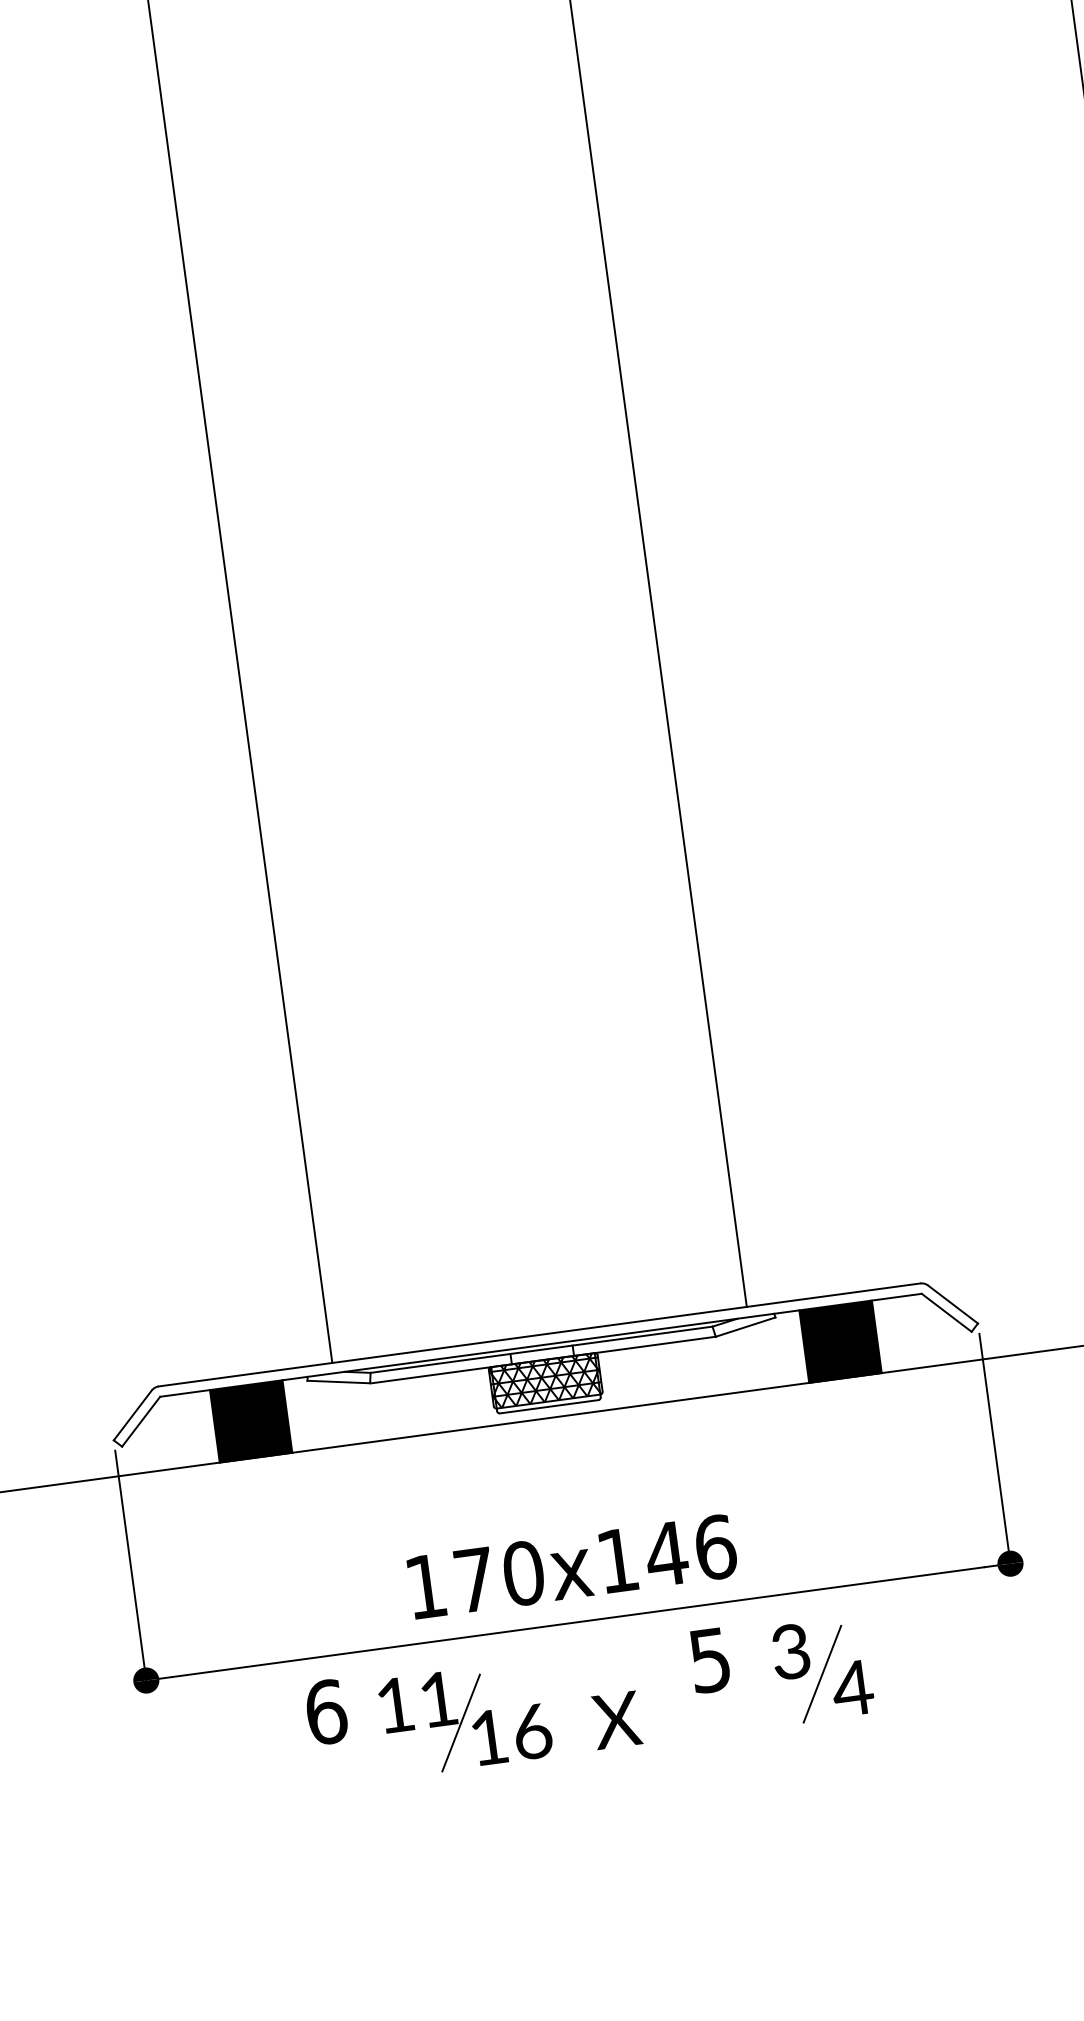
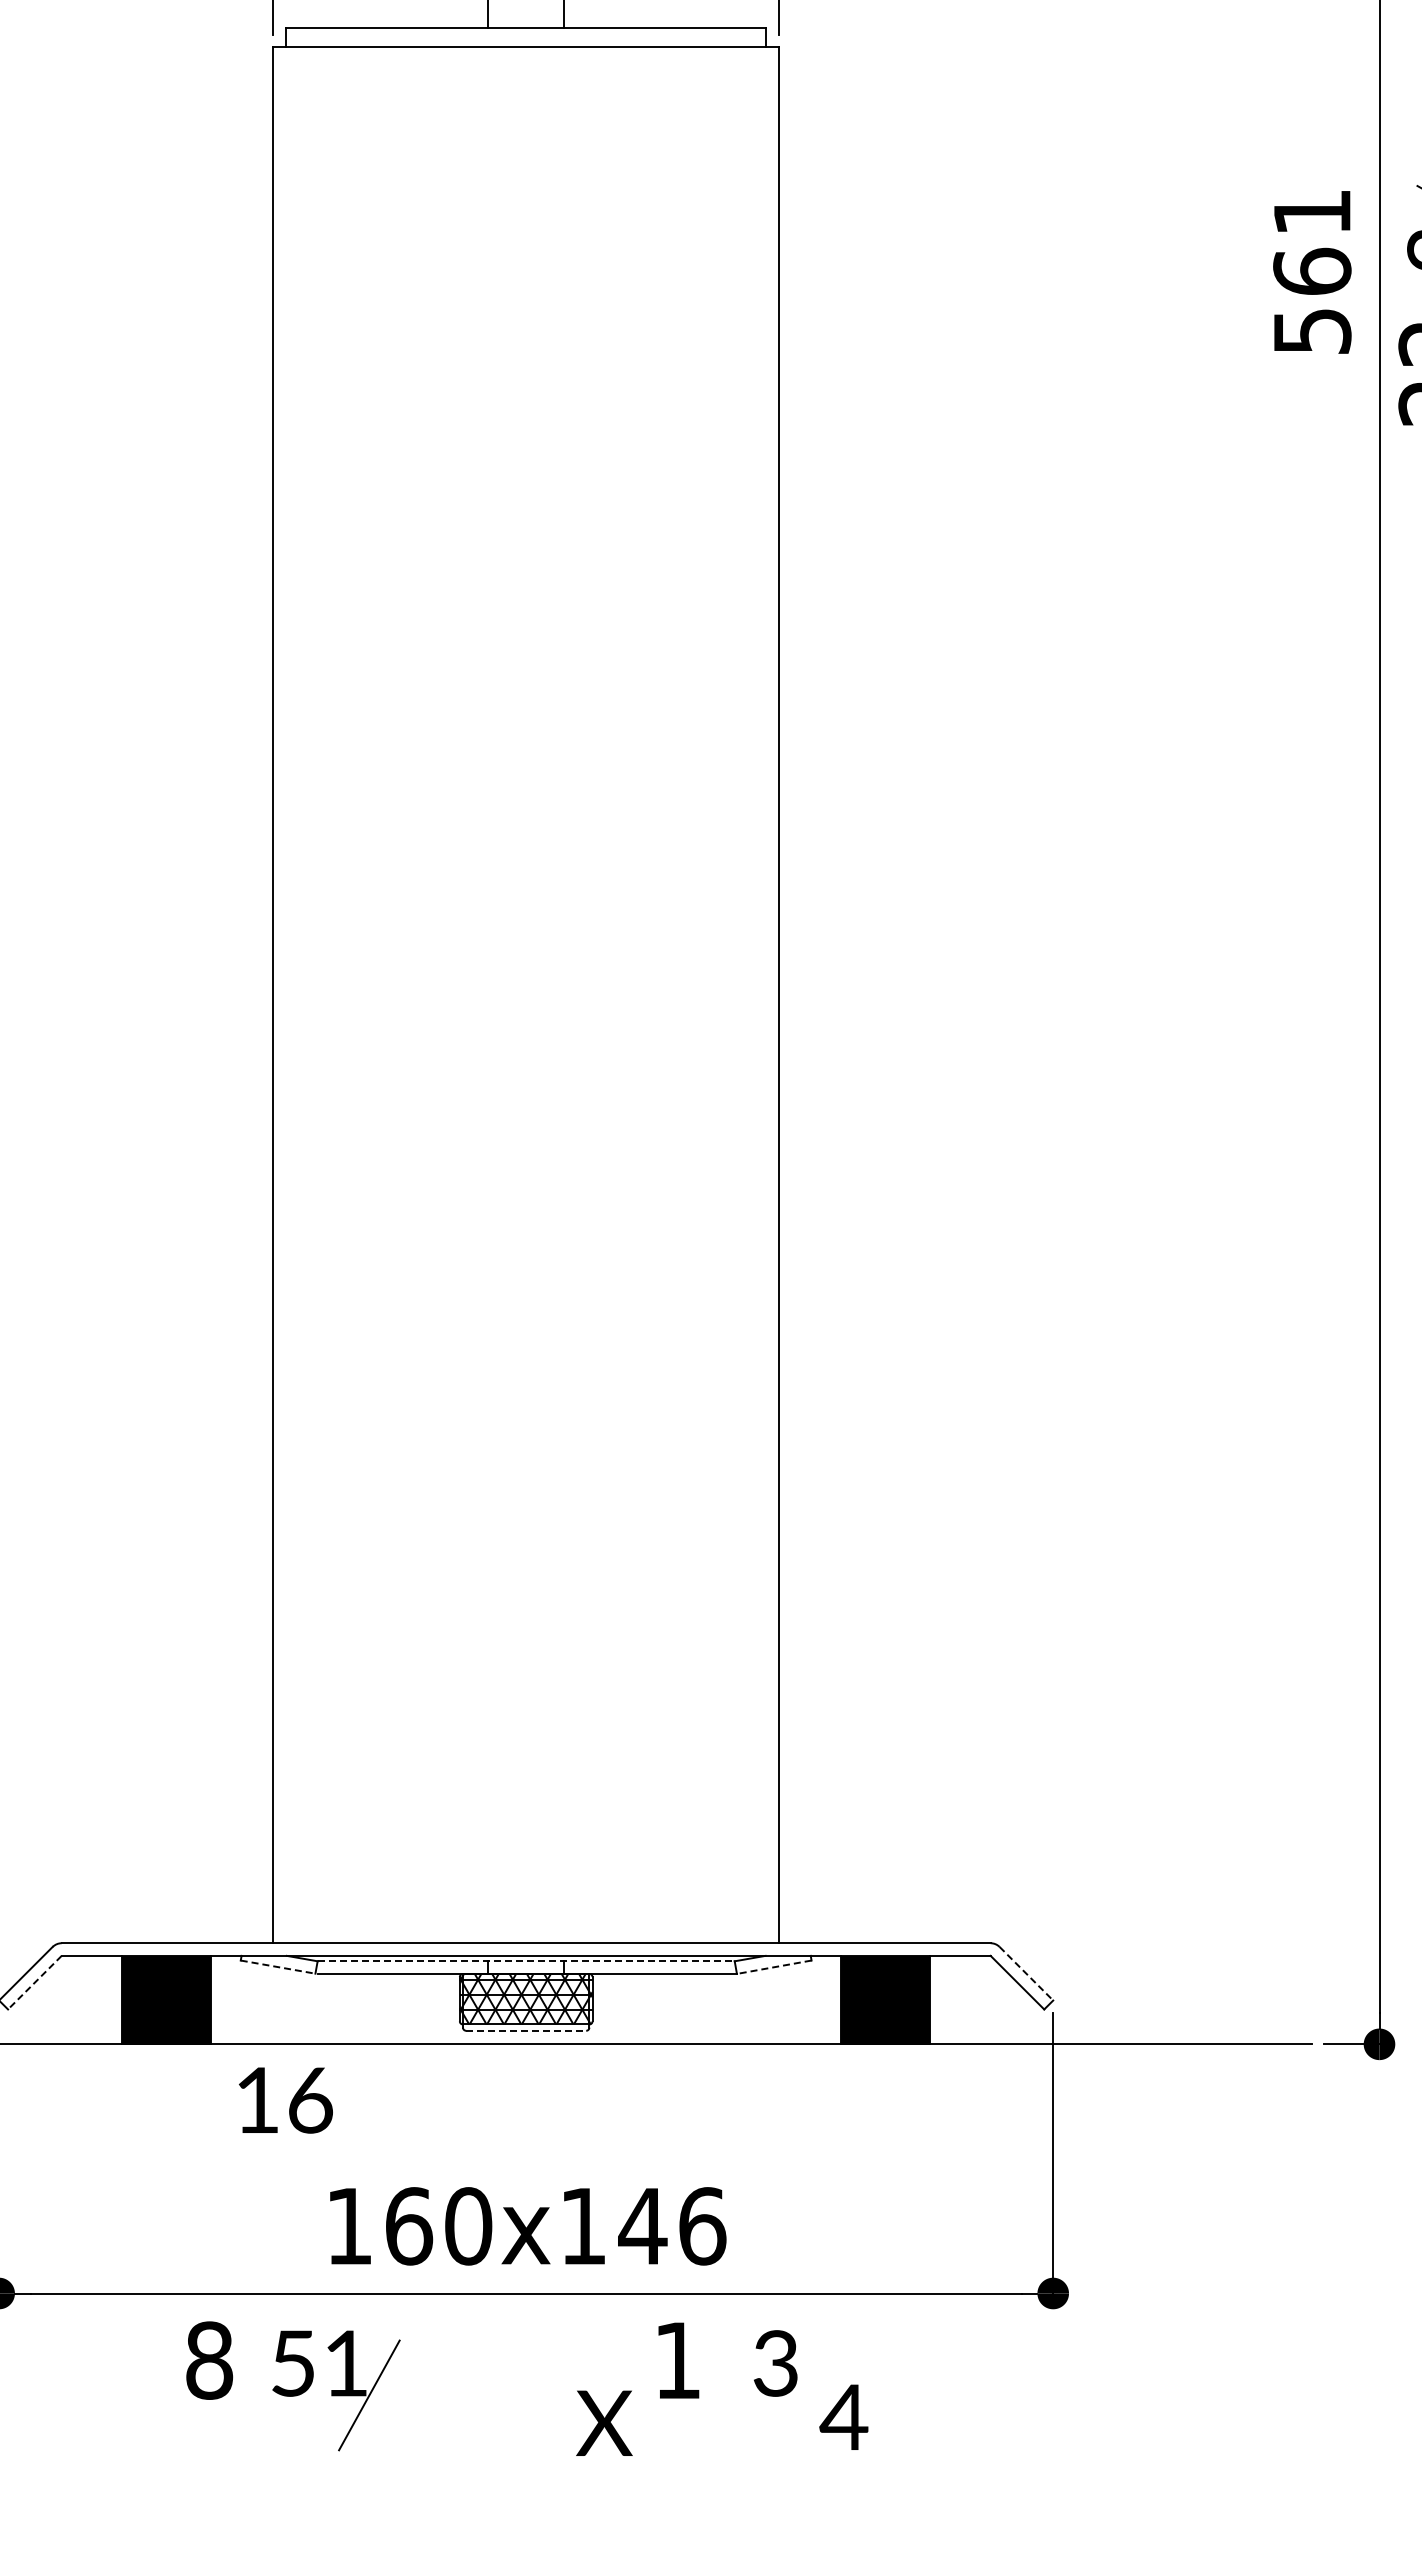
line: (953, 1304) -> (1026, 1973), solid -> dashed
line: (745, 1327) -> (774, 1967), solid -> dashed
line: (541, 1349) -> (526, 1961), solid -> dashed
line: (339, 1382) -> (278, 1967), solid -> dashed
line: (549, 1406) -> (526, 2030), solid -> dashed
line: (140, 1421) -> (34, 1982), solid -> dashed
text: (475, 1580) -> (409, 2226), 170x146 -> 160x146
text: (709, 1660) -> (677, 2360), 5 -> 1
line: (821, 1674) -> (809, 2395), removed
text: (394, 1705) -> (292, 2363), 11 -> 51
text: (326, 1712) -> (209, 2360), 6 -> 8
text: (616, 1719) -> (604, 2422), moved
text: (512, 1734) -> (285, 2100), moved

